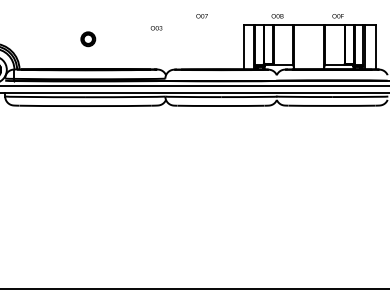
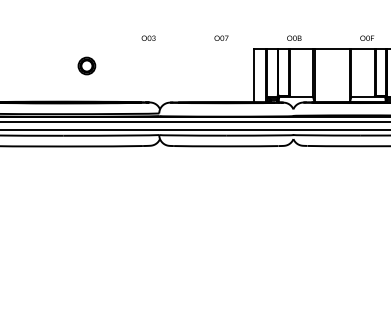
text: (201, 16) -> (220, 38), moved
text: (156, 28) -> (148, 38), moved
part: (88, 39) -> (87, 66), moved

